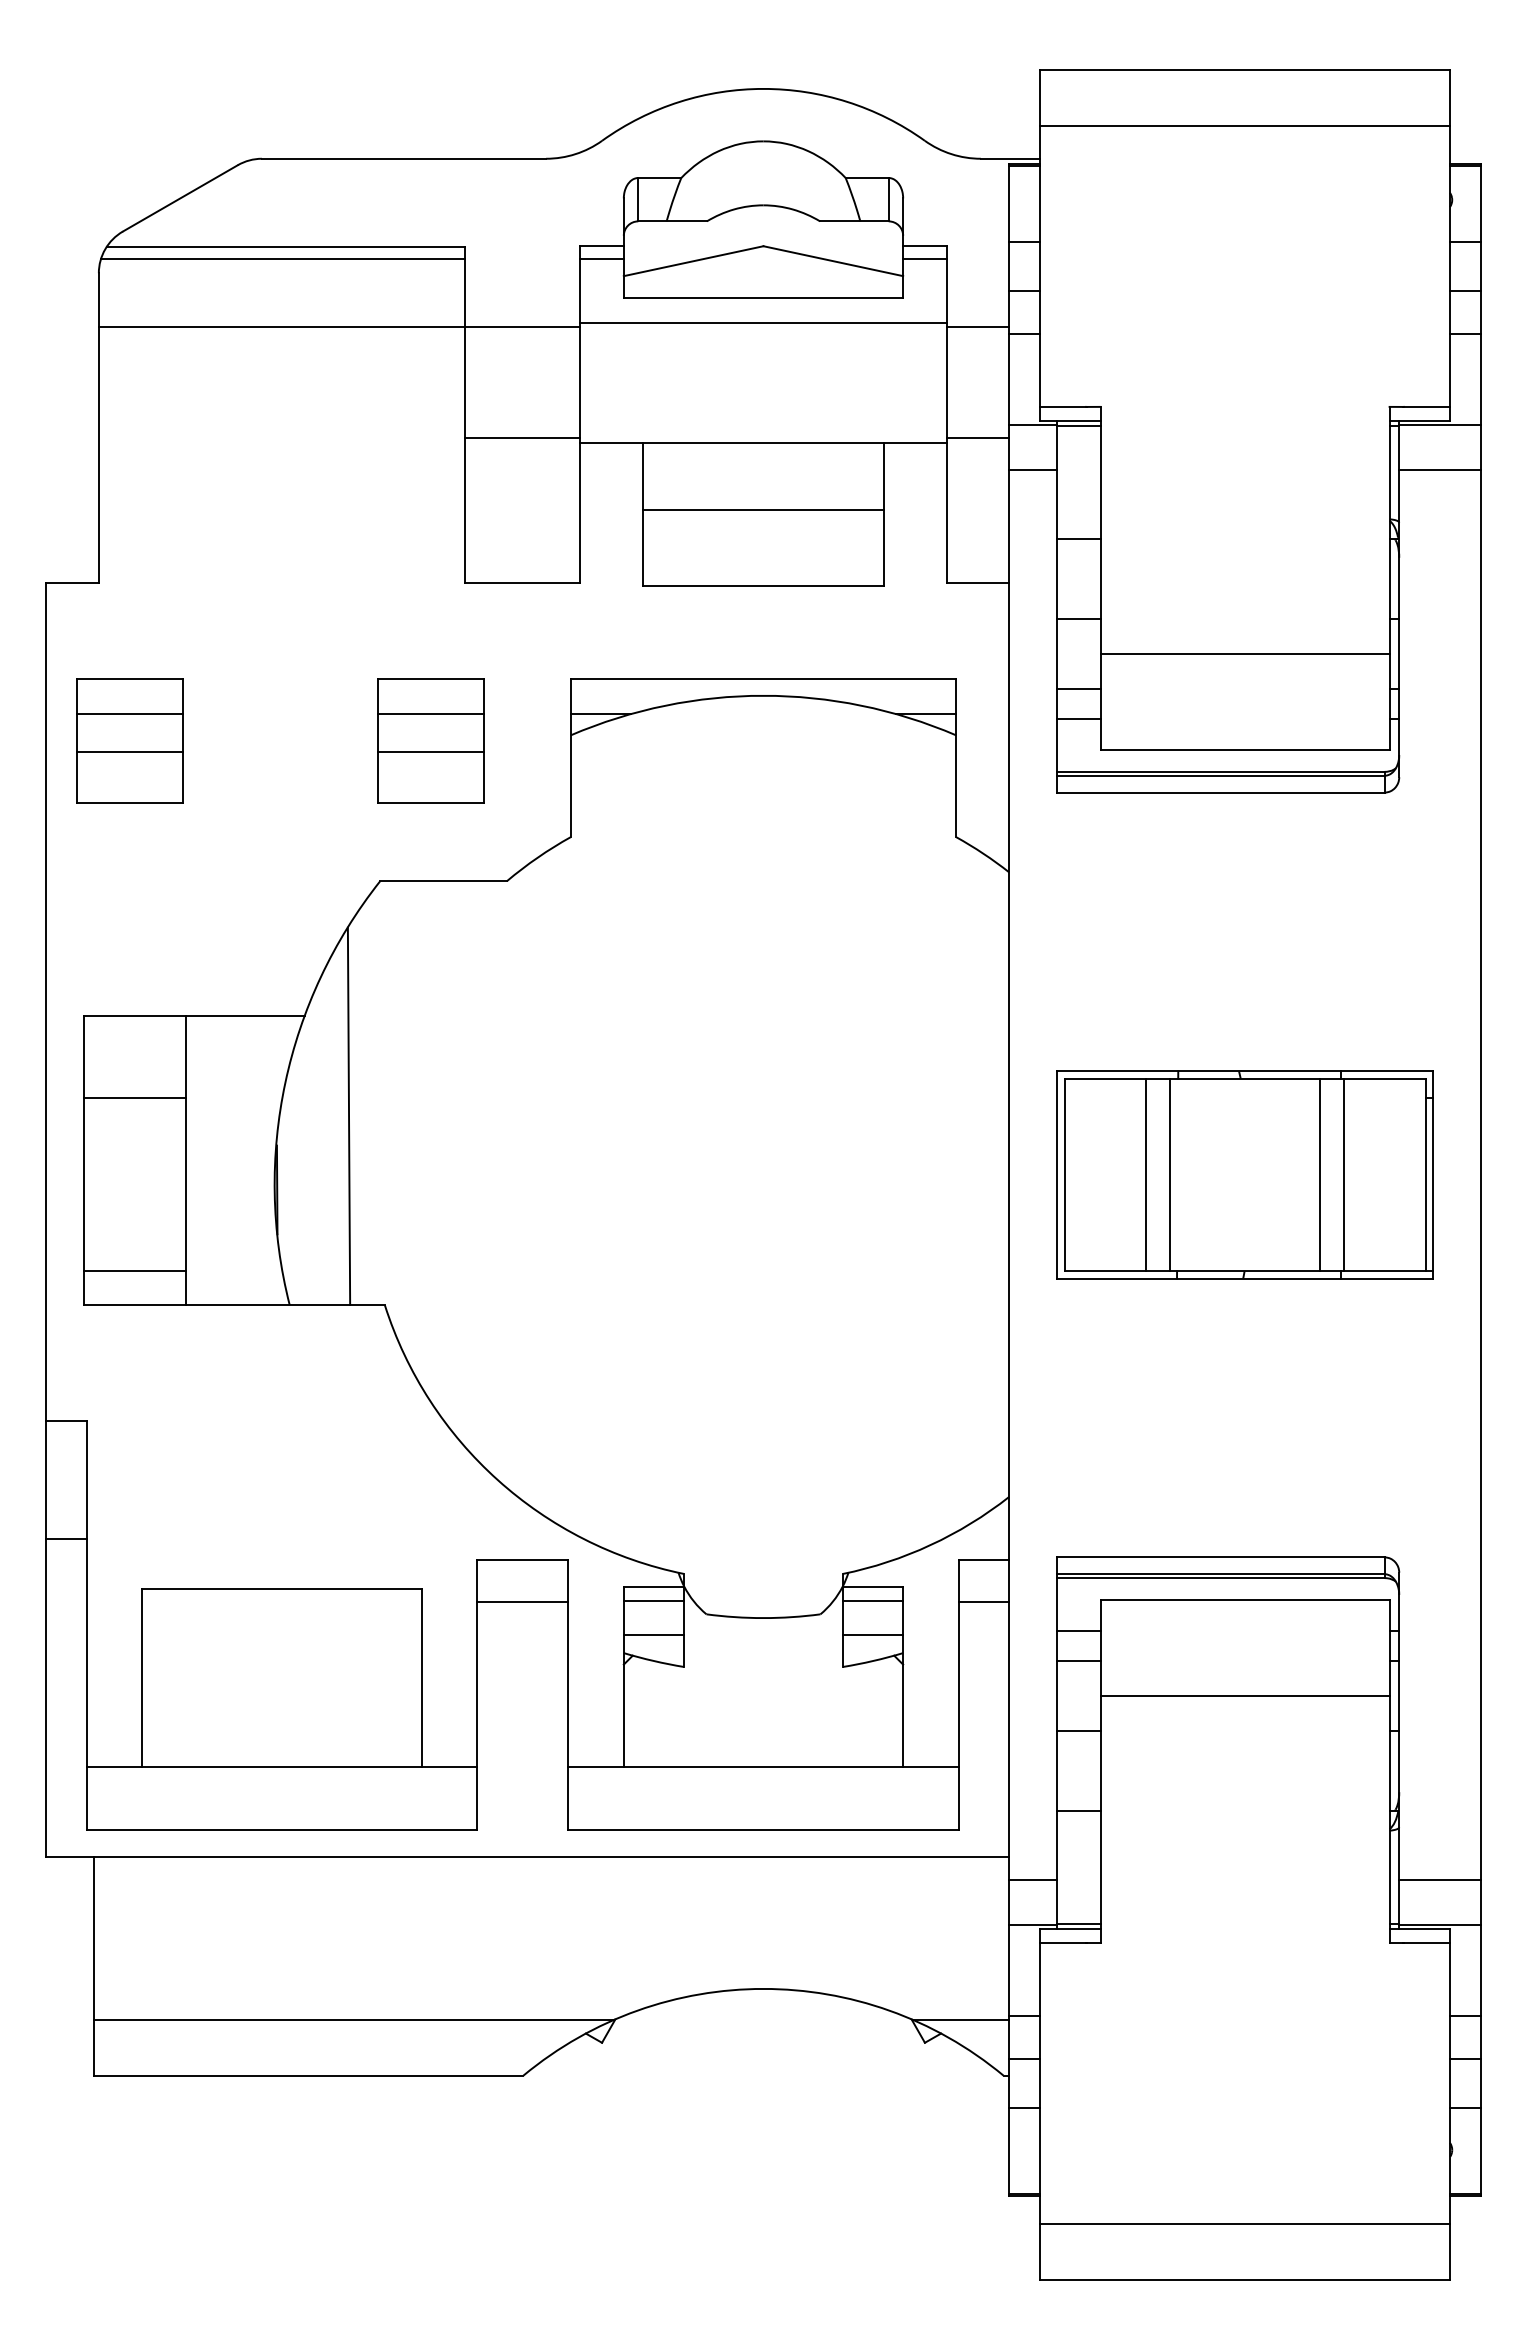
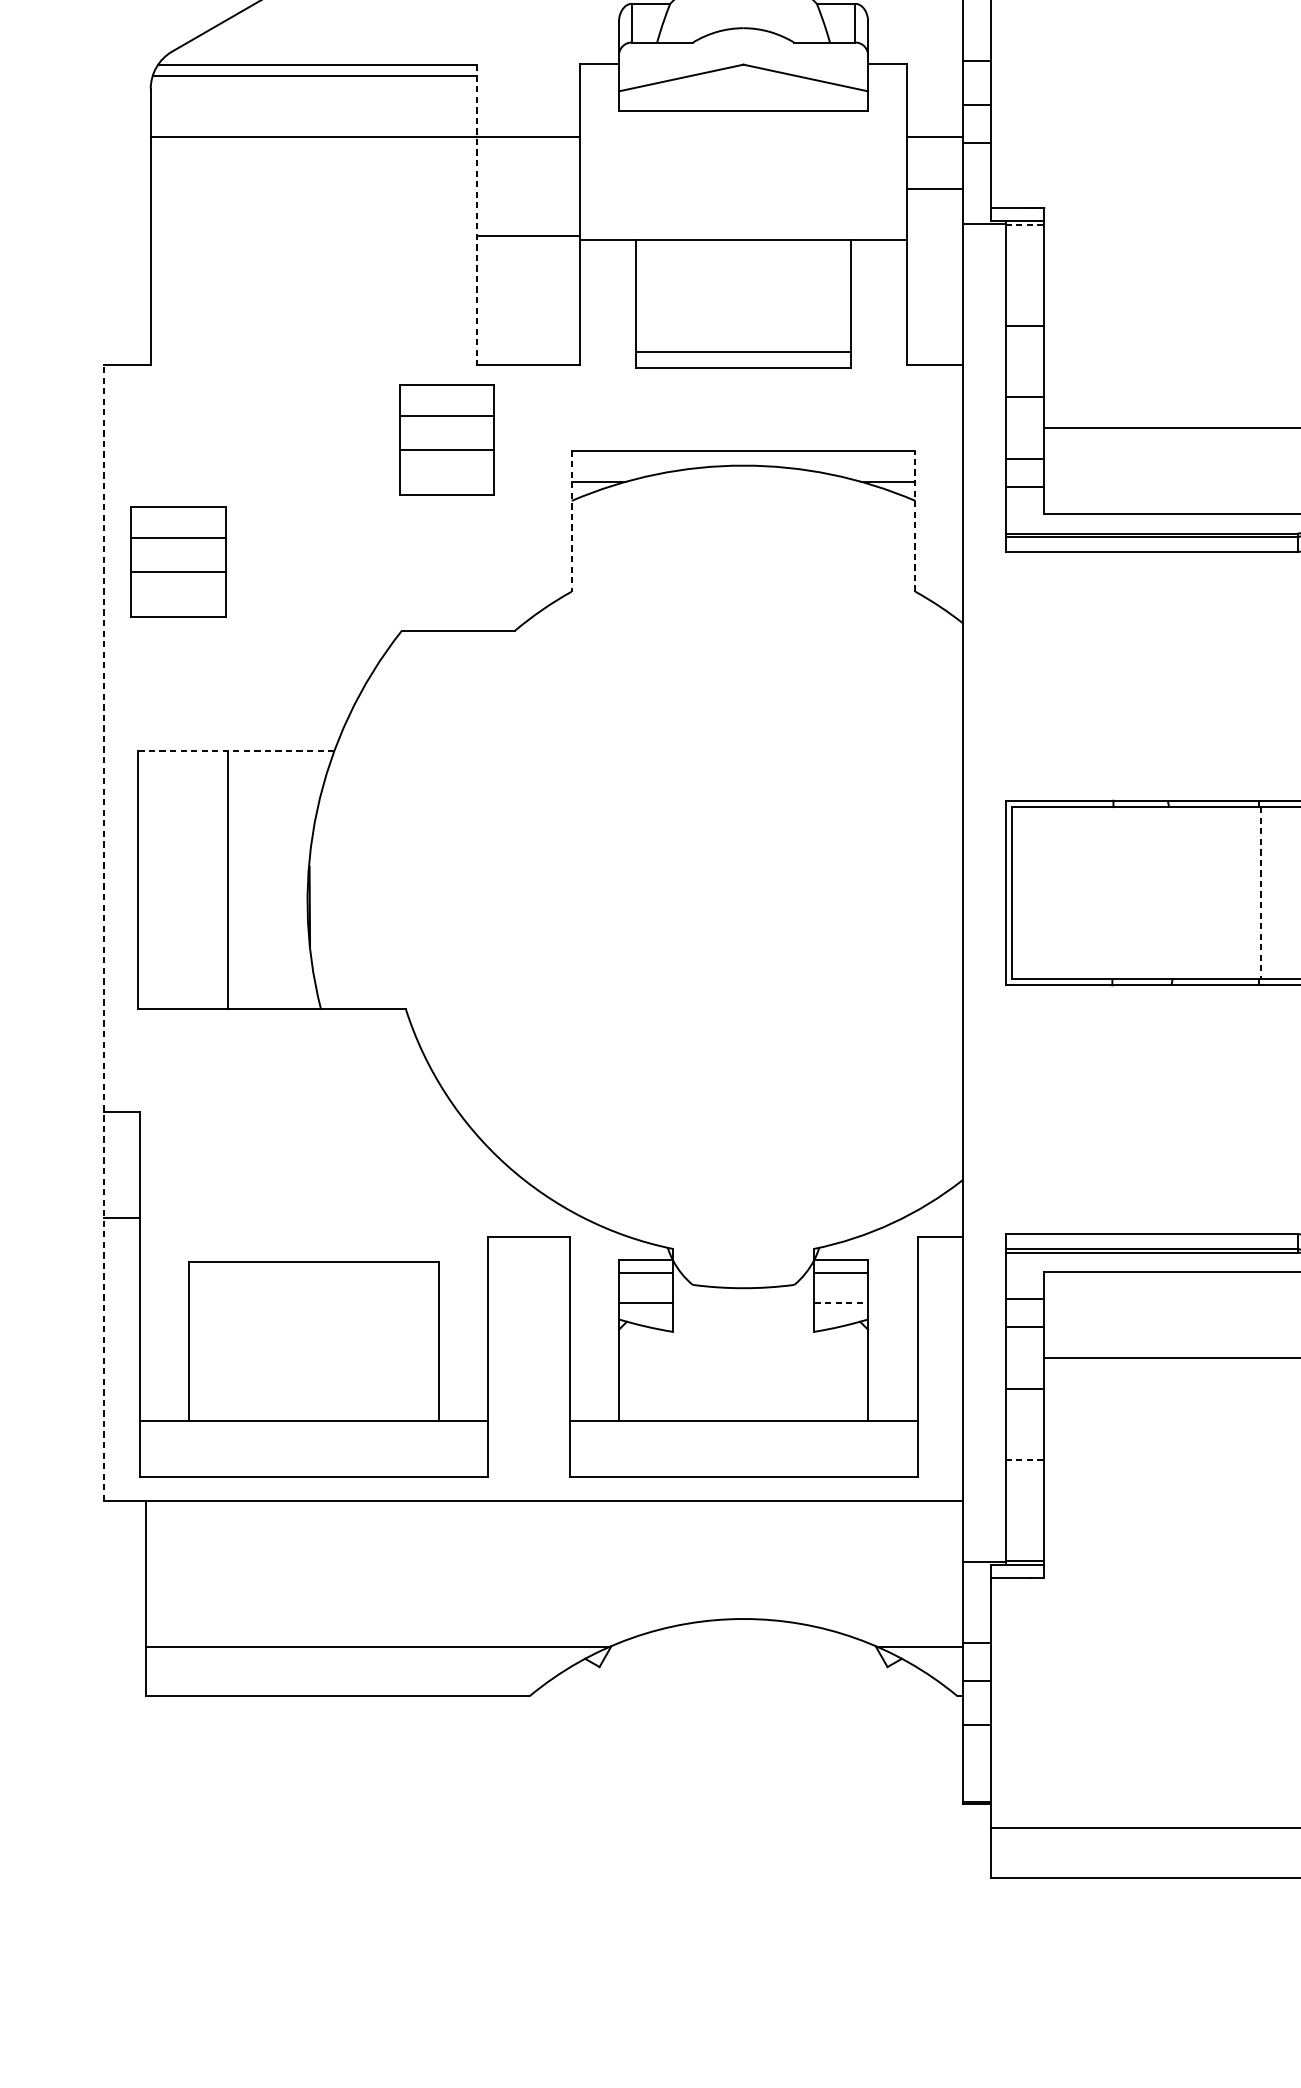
line: (601, 258) -> (599, 75), removed
line: (924, 258) -> (887, 75), removed
line: (763, 322) -> (743, 132), removed
line: (464, 414) -> (476, 214), solid -> dashed
line: (1078, 426) -> (1024, 225), solid -> dashed
line: (977, 438) -> (934, 188), moved
line: (1033, 470) -> (984, 264), removed
line: (763, 510) -> (743, 352), moved
part: (129, 740) -> (178, 561), moved
part: (430, 740) -> (446, 439), moved
line: (956, 757) -> (915, 520), solid -> dashed
line: (570, 758) -> (571, 521), solid -> dashed
line: (194, 1016) -> (236, 751), solid -> dashed
line: (134, 1097) -> (182, 823), removed
line: (348, 1116) -> (373, 840), removed
line: (1146, 1174) -> (1085, 892), removed
line: (1170, 1174) -> (1106, 892), removed
line: (1319, 1174) -> (1239, 892), removed
line: (1343, 1175) -> (1260, 893), solid -> dashed
line: (45, 1219) -> (103, 932), solid -> dashed
line: (134, 1271) -> (182, 979), removed
line: (522, 1601) -> (528, 1273), removed
line: (983, 1601) -> (939, 1273), removed
line: (873, 1634) -> (841, 1302), solid -> dashed
line: (1078, 1810) -> (1024, 1459), solid -> dashed
line: (1033, 1879) -> (984, 1521), removed

